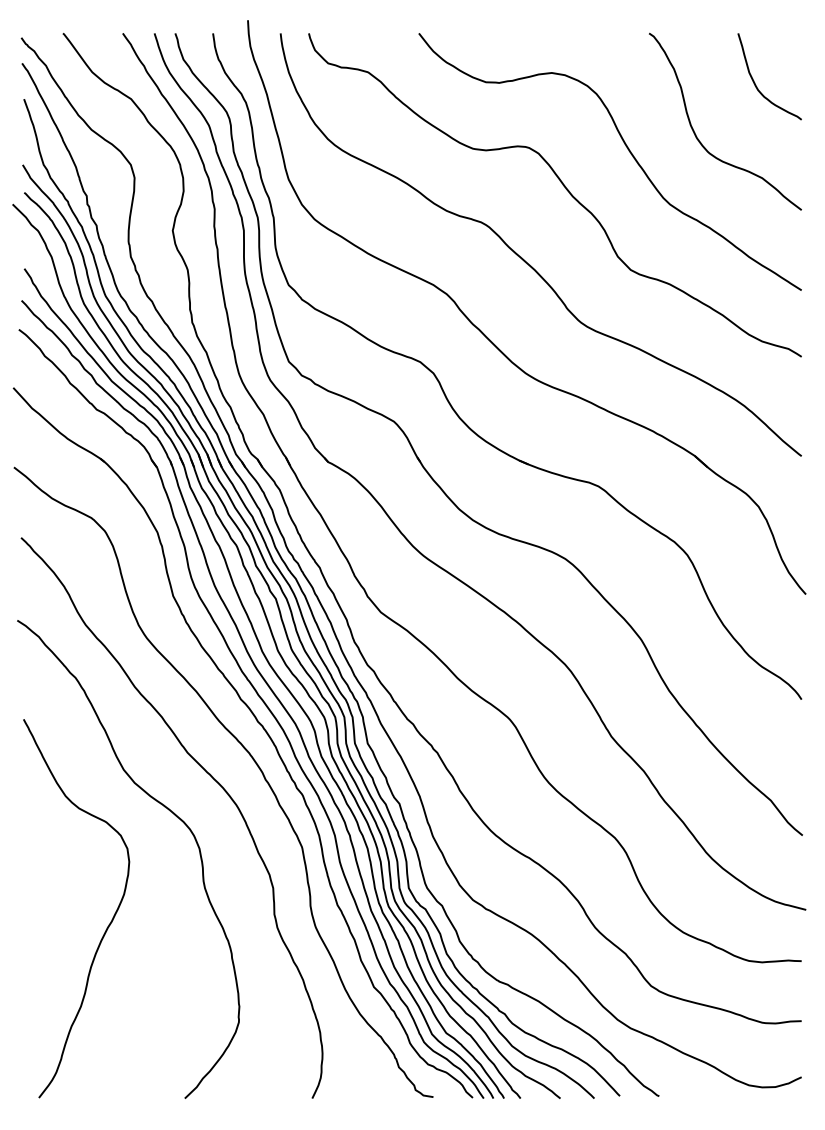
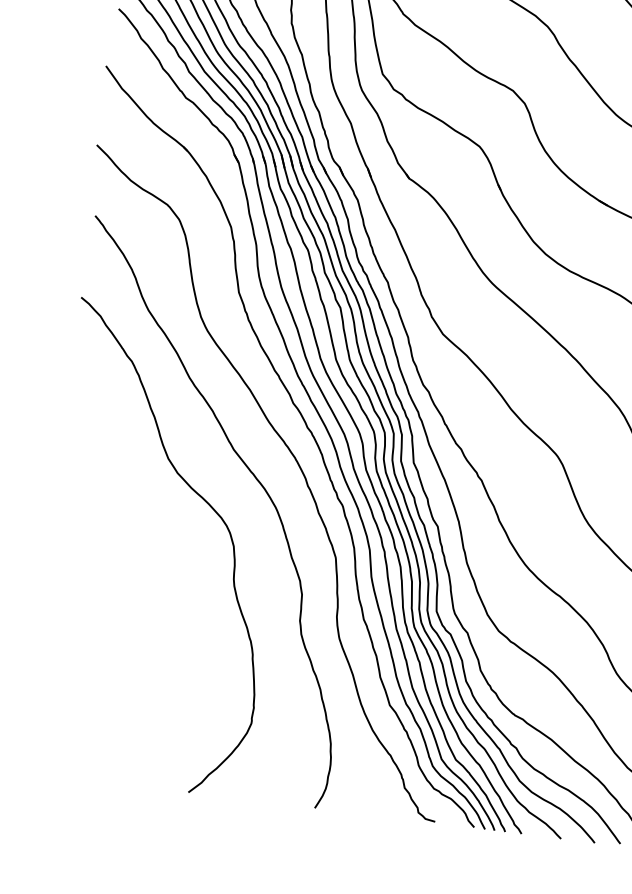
curve: (108, 924) -> (134, 610), removed

